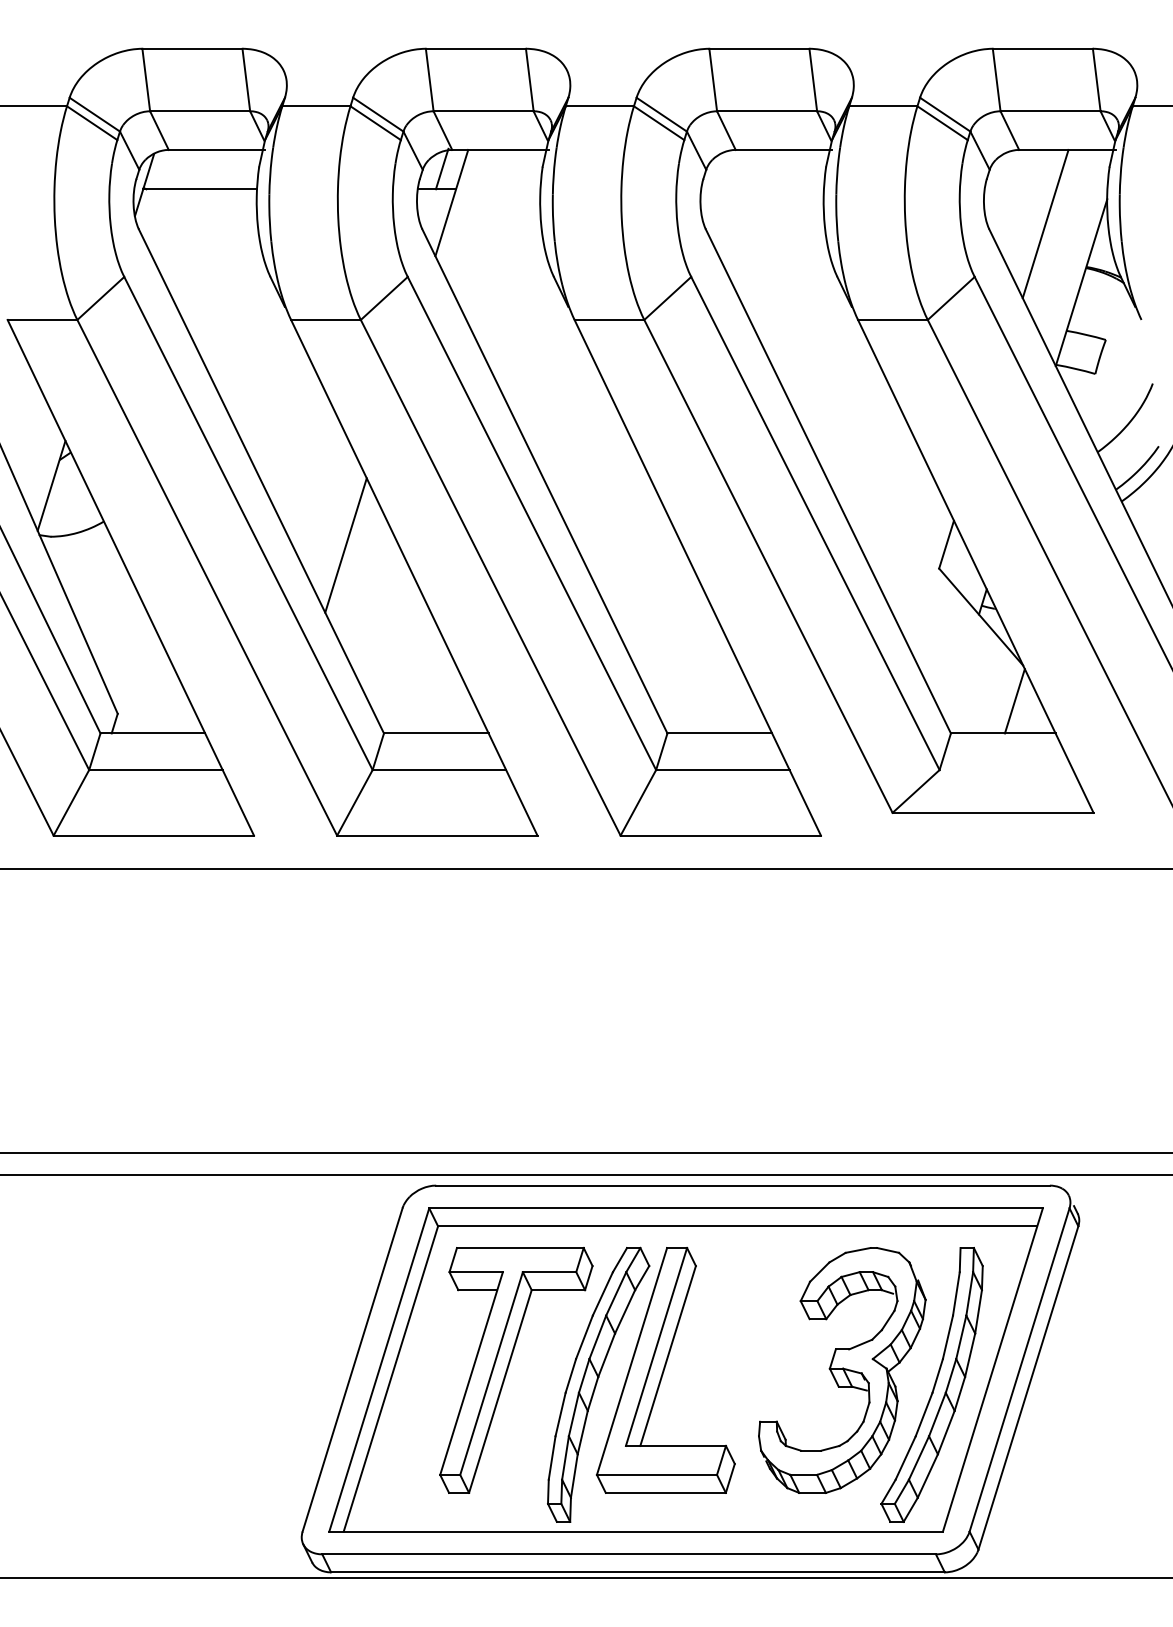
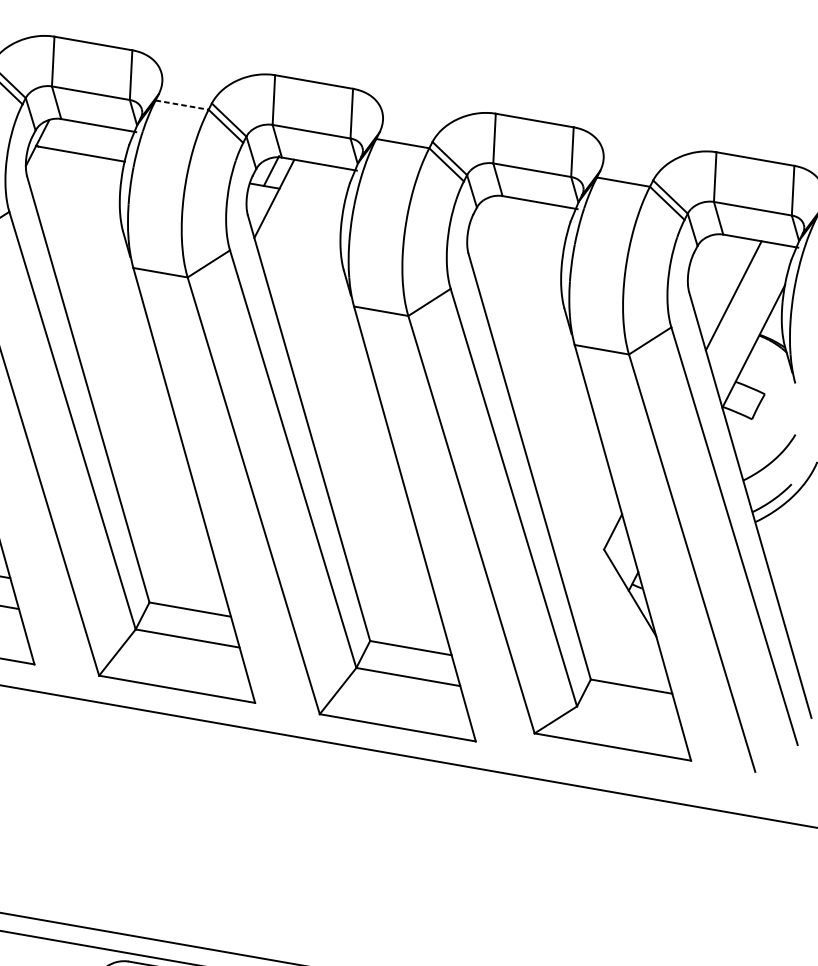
line: (316, 106) -> (182, 105), solid -> dashed
line: (345, 545) -> (145, 450), removed
line: (1014, 701) -> (644, 663), removed

